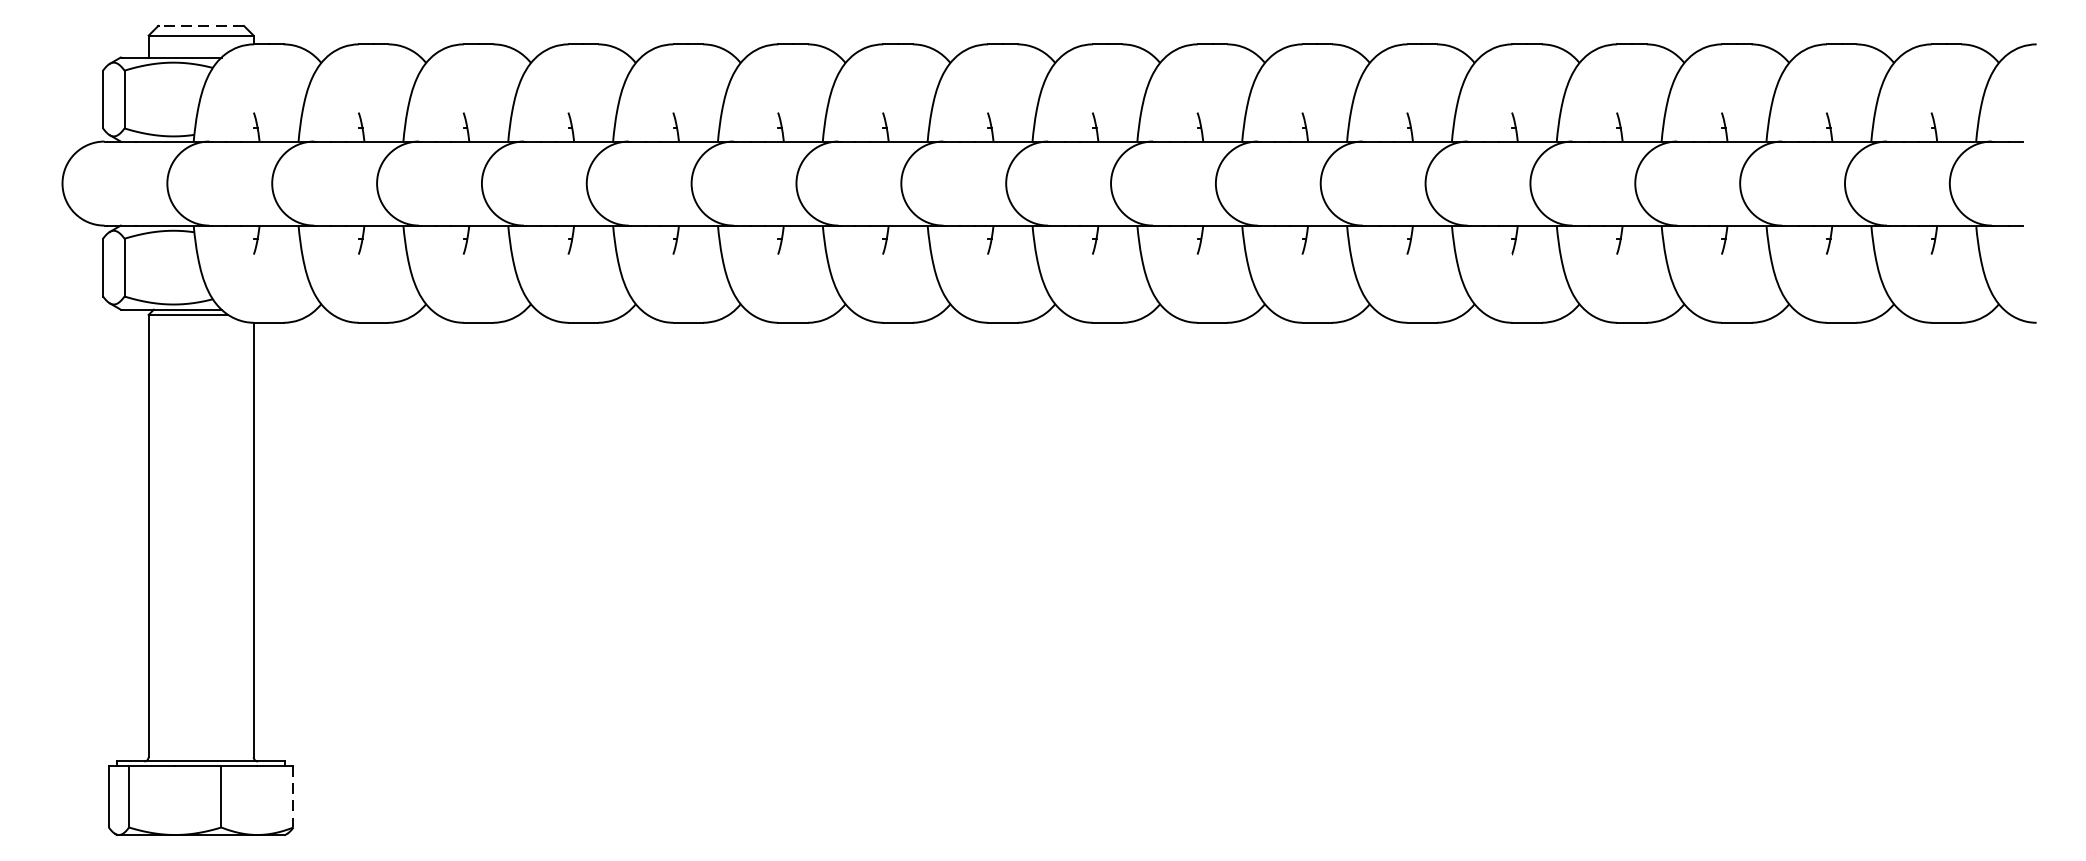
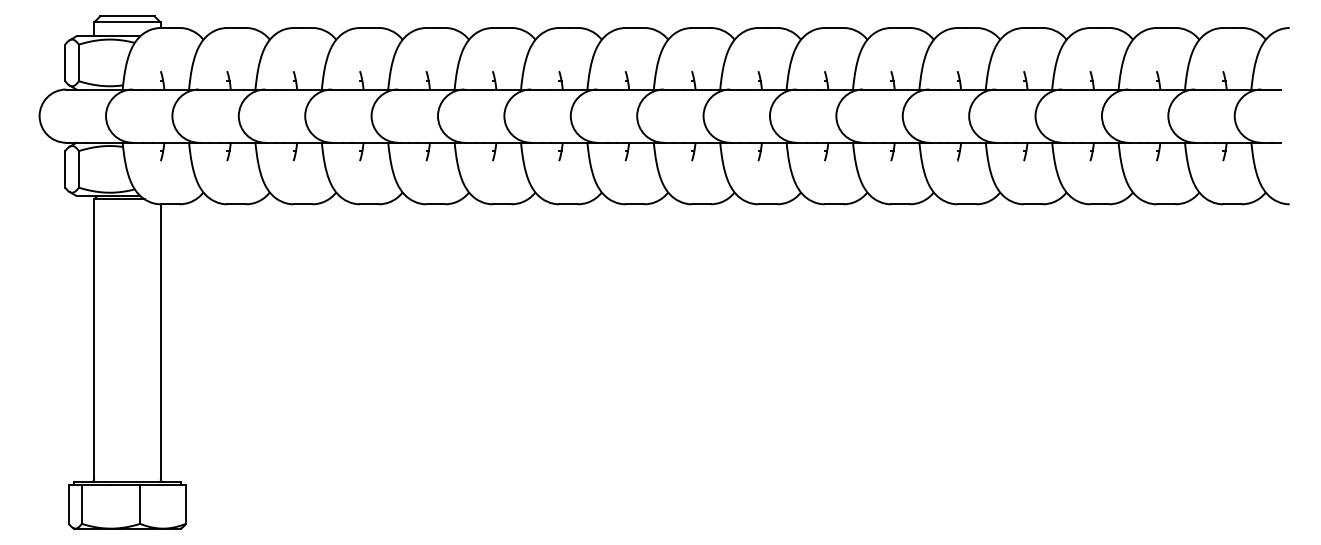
line: (201, 26) -> (127, 16), dashed -> solid
line: (292, 796) -> (185, 504), dashed -> solid

